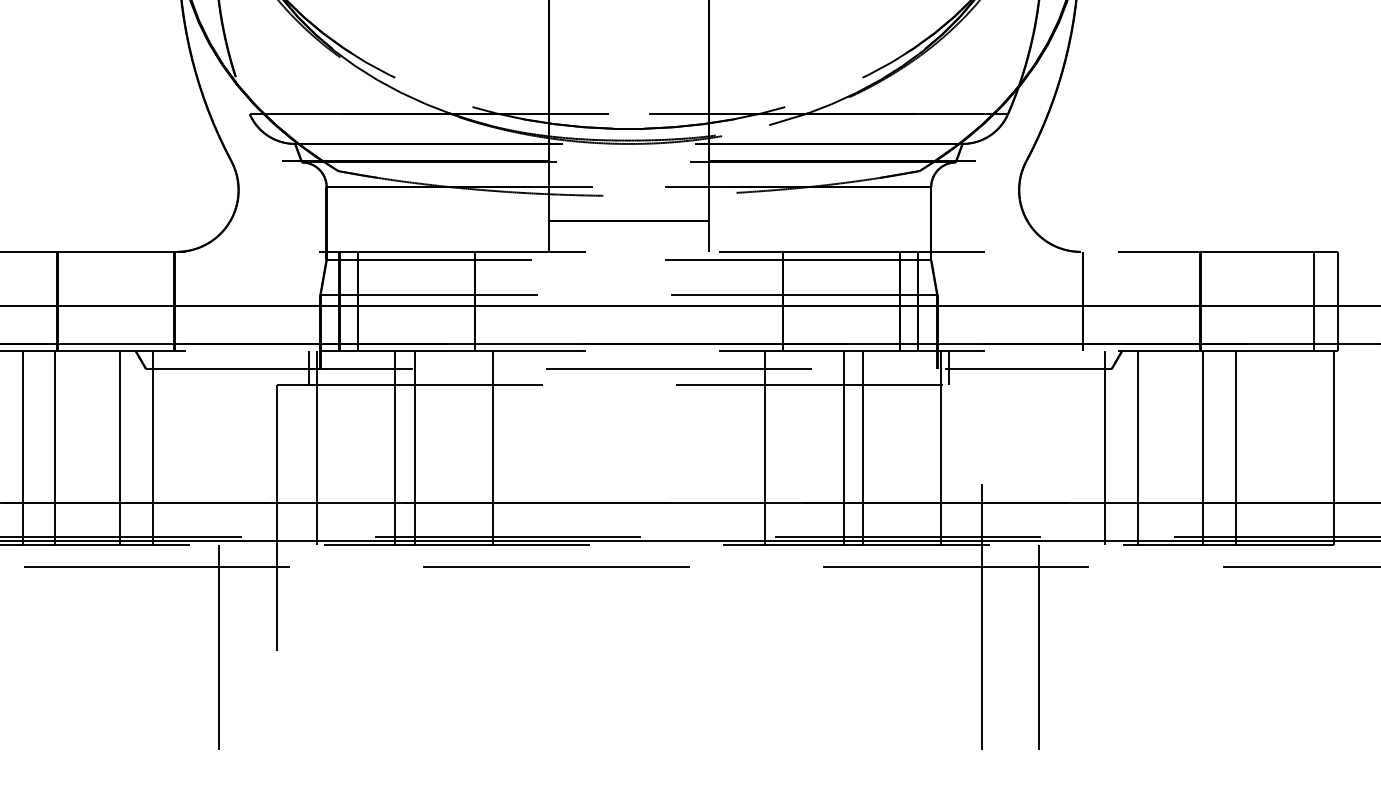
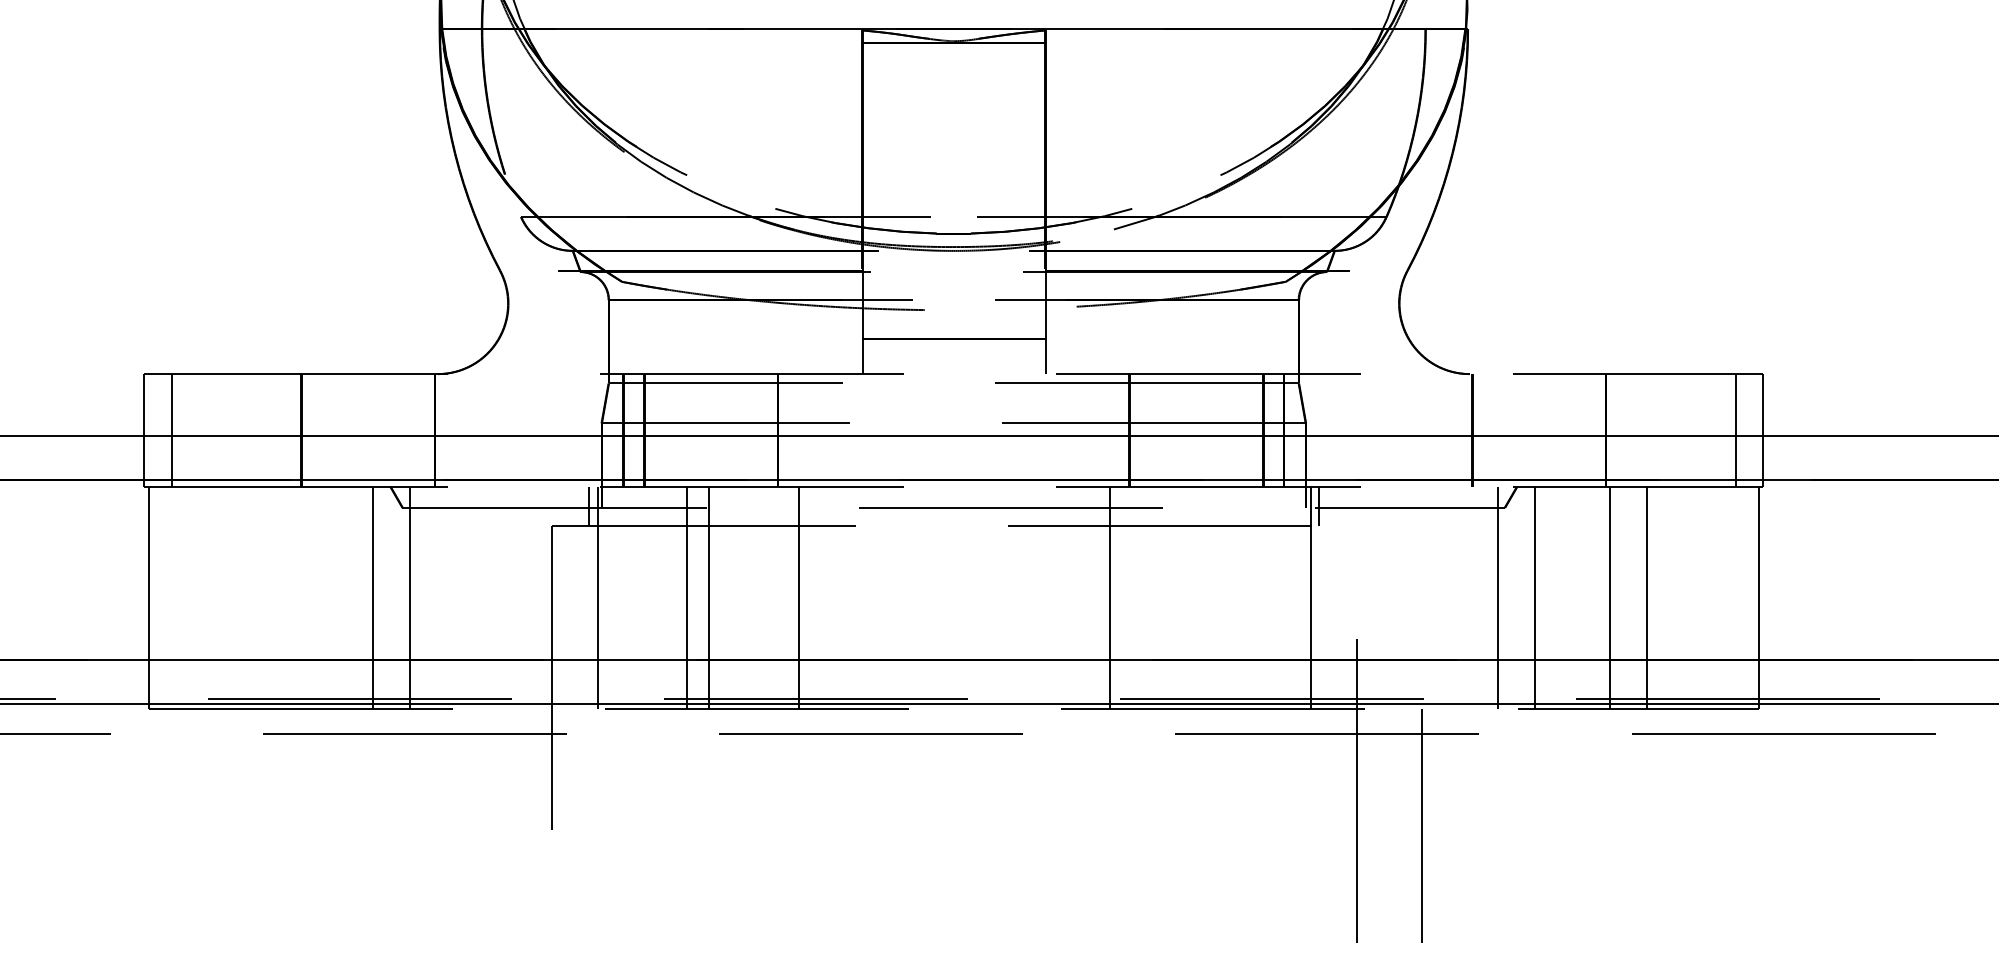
line: (22, 447) -> (261, 597), removed
line: (54, 447) -> (298, 597), removed
line: (843, 447) -> (1198, 597), removed
line: (863, 447) -> (1221, 597), removed
line: (219, 647) -> (486, 825), removed

